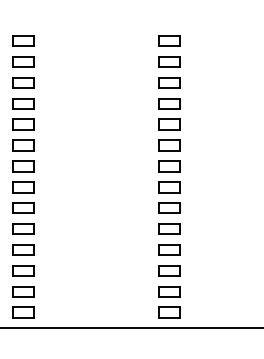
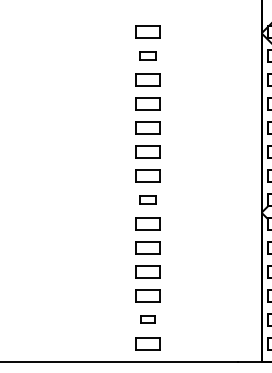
part: (169, 61) -> (147, 55), size x0.7
part: (169, 187) -> (147, 200), size x0.7
part: (169, 291) -> (147, 319), size x0.6

